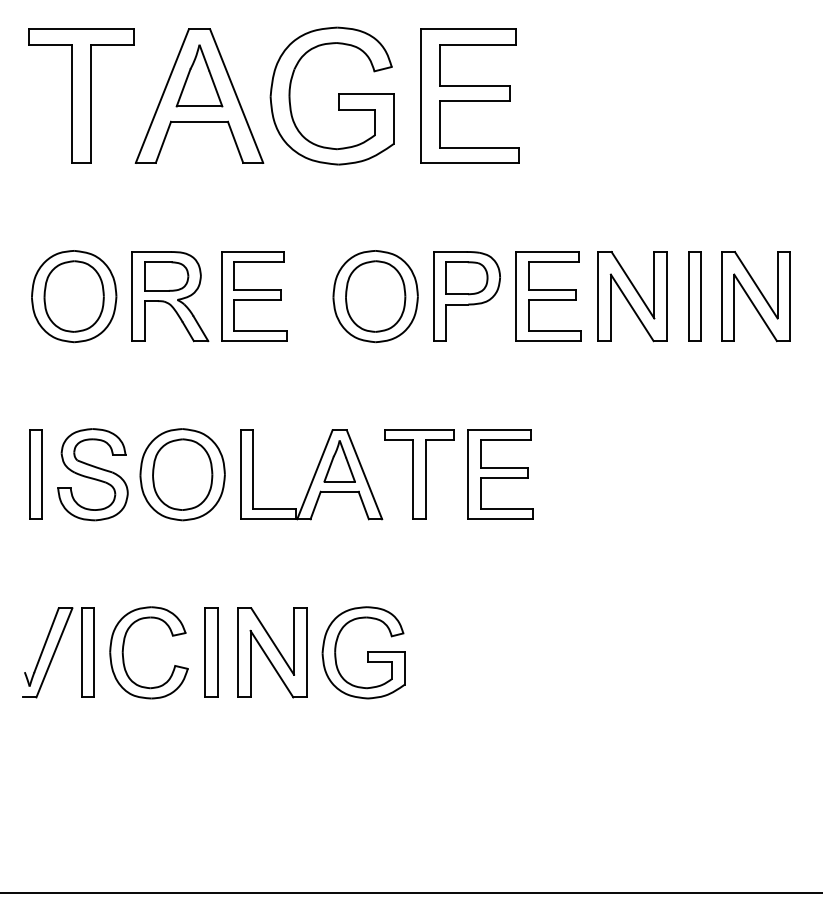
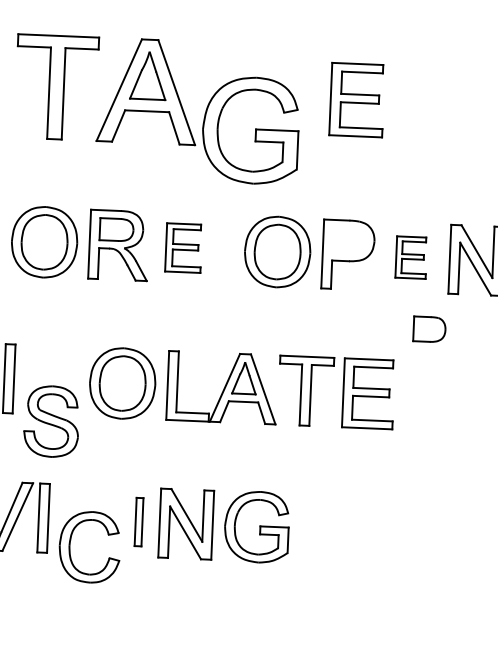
part: (338, 95) -> (255, 130), moved
part: (469, 95) -> (356, 99), size x0.7
part: (466, 278) -> (429, 329), moved
part: (254, 296) -> (183, 248), size x0.7
part: (548, 296) -> (411, 257), size x0.6
part: (92, 474) -> (51, 421), moved
part: (124, 646) -> (71, 541), moved
part: (211, 652) -> (139, 521), size x0.7

